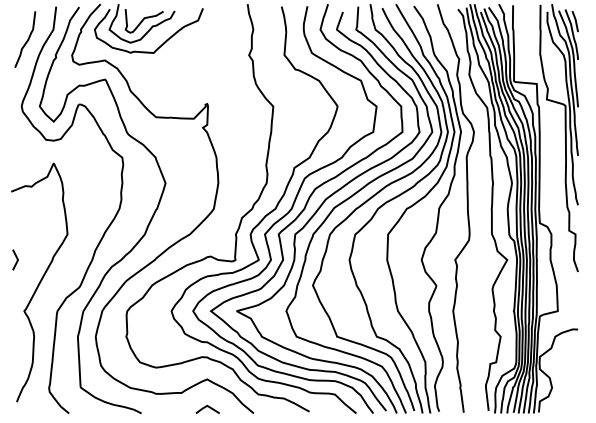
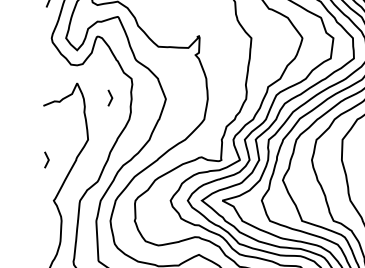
line: (96, 181) -> (111, 97), added

